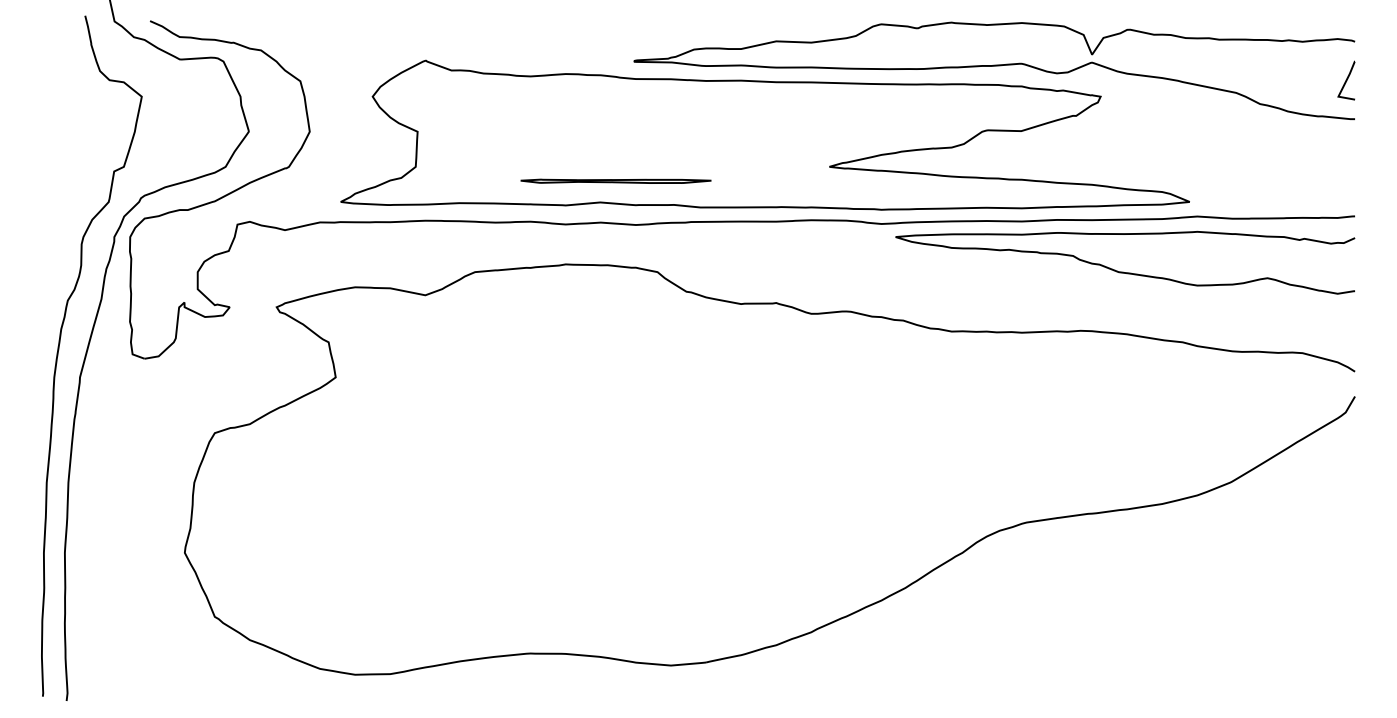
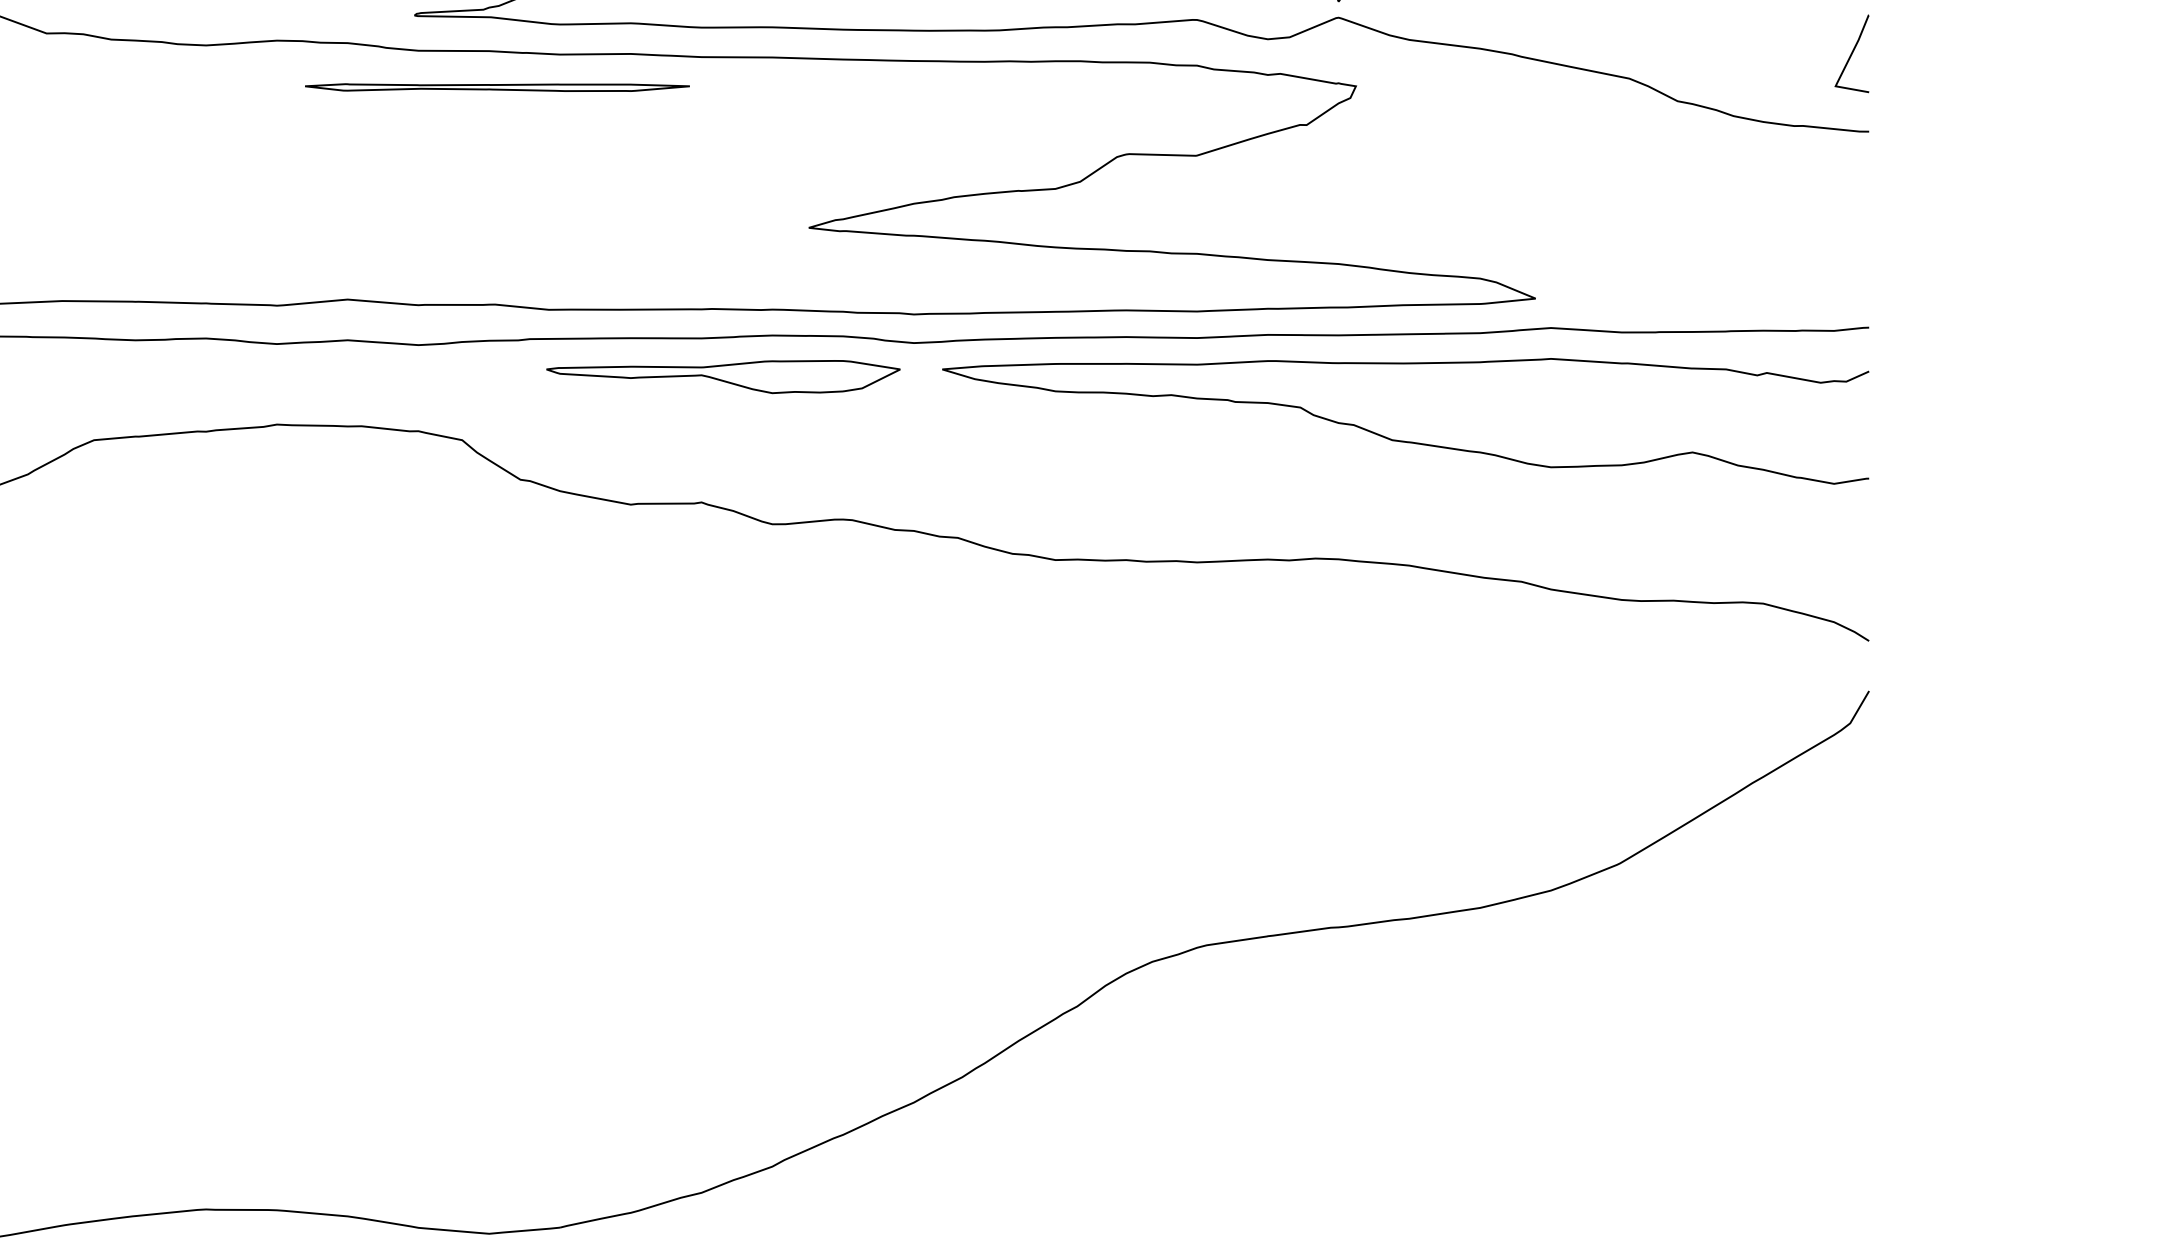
part: (615, 180) -> (496, 85), moved
part: (787, 240) -> (724, 376), added

